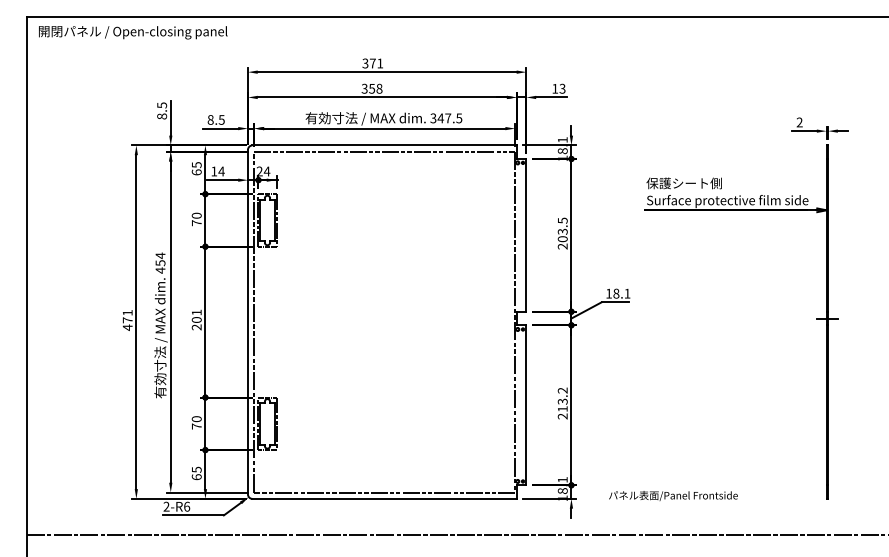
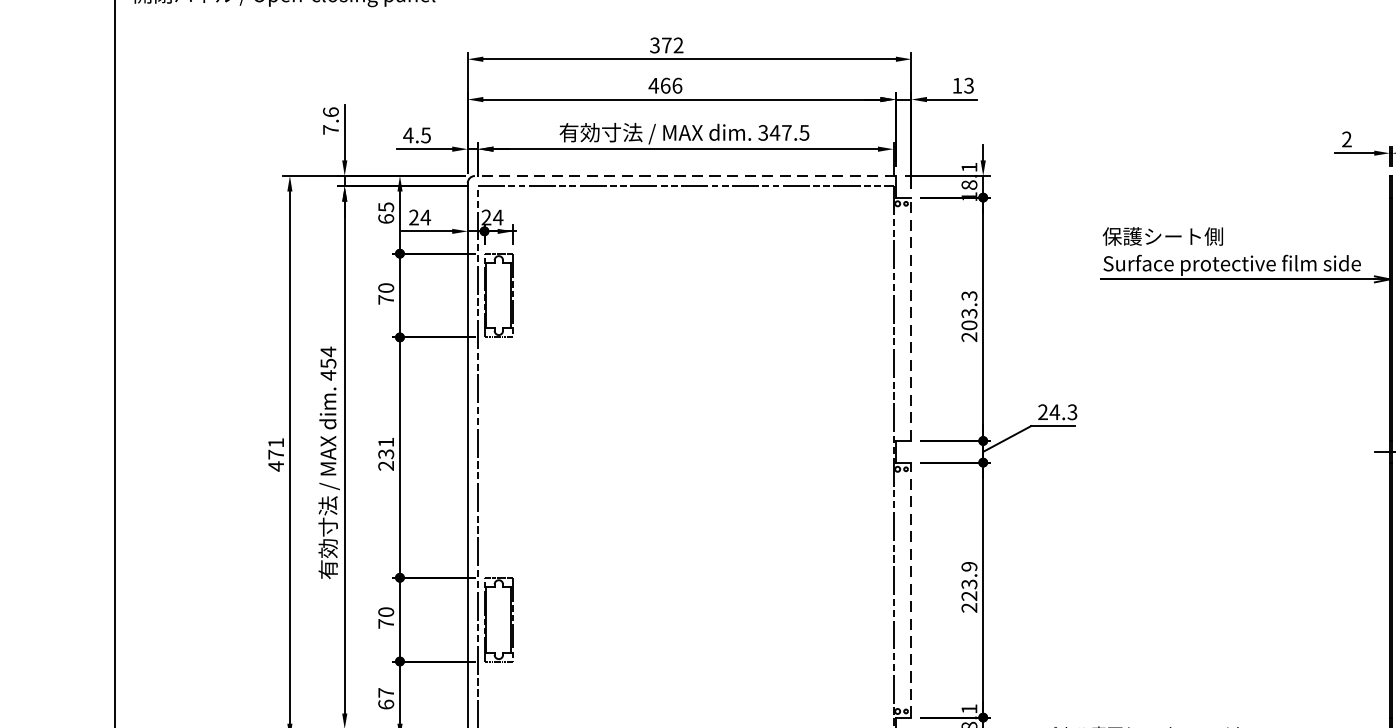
text: (380, 63) -> (678, 45), 371 -> 372
text: (371, 88) -> (664, 85), 358 -> 466
text: (162, 110) -> (331, 120), 8.5 -> 7.6
text: (210, 119) -> (408, 134), 8.5 -> 4.5
line: (384, 145) -> (685, 176), solid -> dashed
text: (214, 171) -> (414, 217), 14 -> 24
text: (561, 220) -> (967, 295), 203.5 -> 203.3
line: (526, 234) -> (911, 317), solid -> dashed
text: (618, 293) -> (1058, 411), 18.1 -> 24.3
text: (196, 320) -> (385, 454), 201 -> 231
text: (562, 399) -> (968, 580), 213.2 -> 223.9
line: (526, 404) -> (911, 588), solid -> dashed
text: (196, 469) -> (385, 692), 65 -> 67

